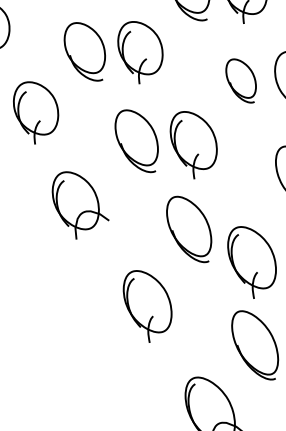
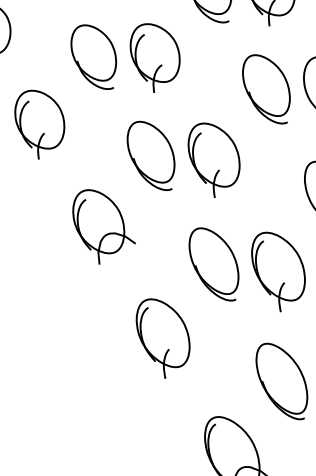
part: (241, 81) -> (266, 89), size x1.43
part: (80, 205) -> (103, 226), moved
part: (188, 229) -> (213, 264), moved
part: (252, 262) -> (278, 271), moved

